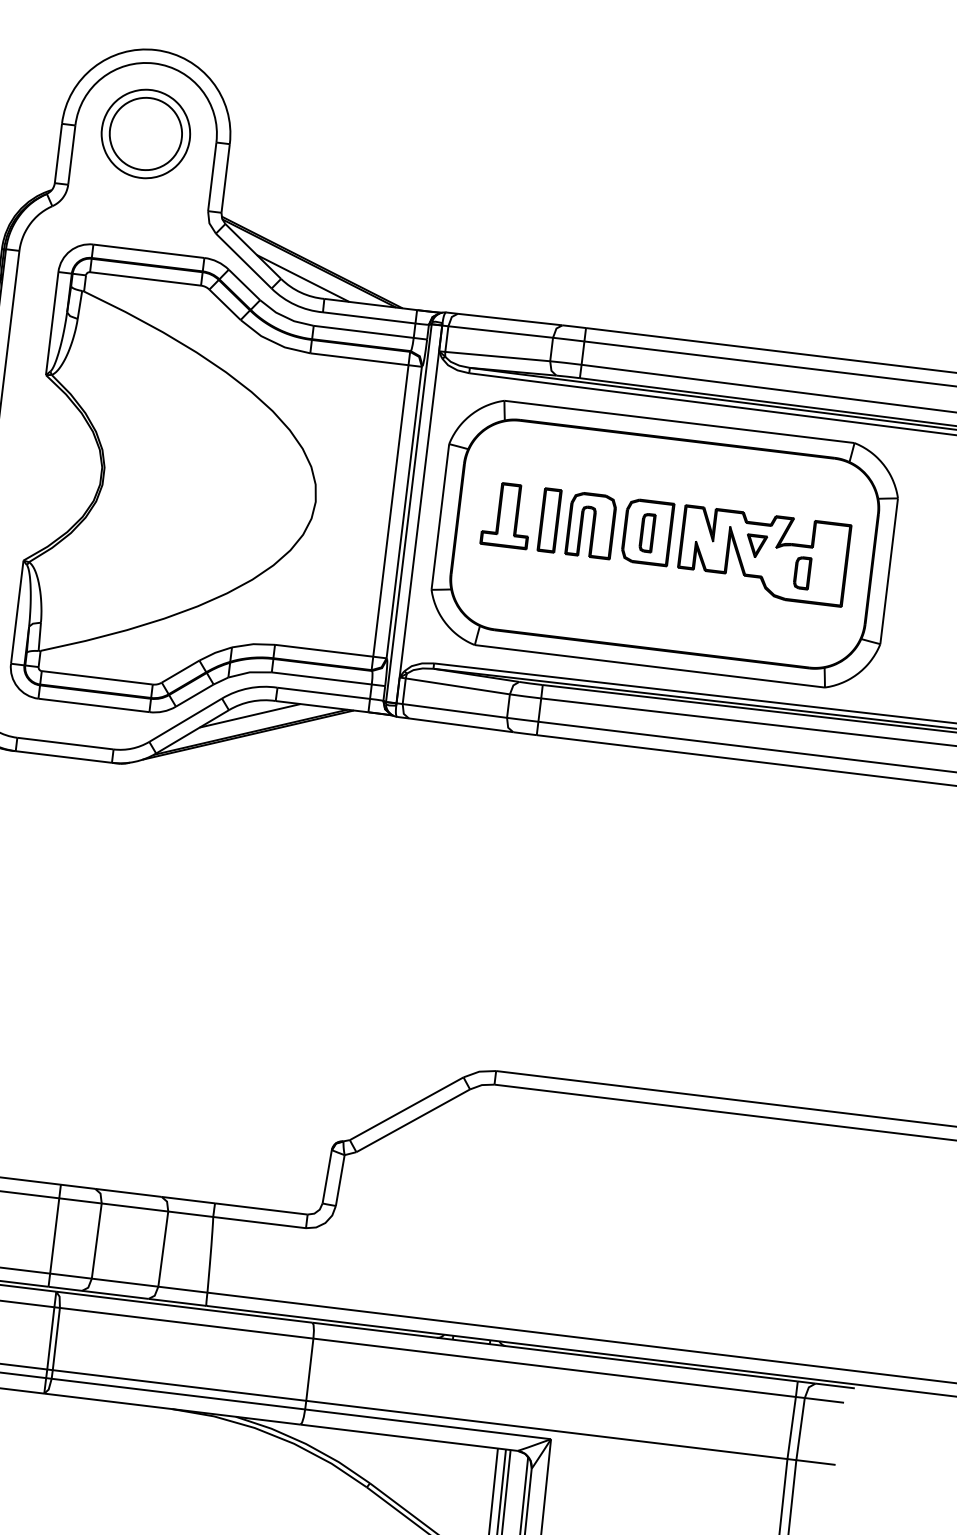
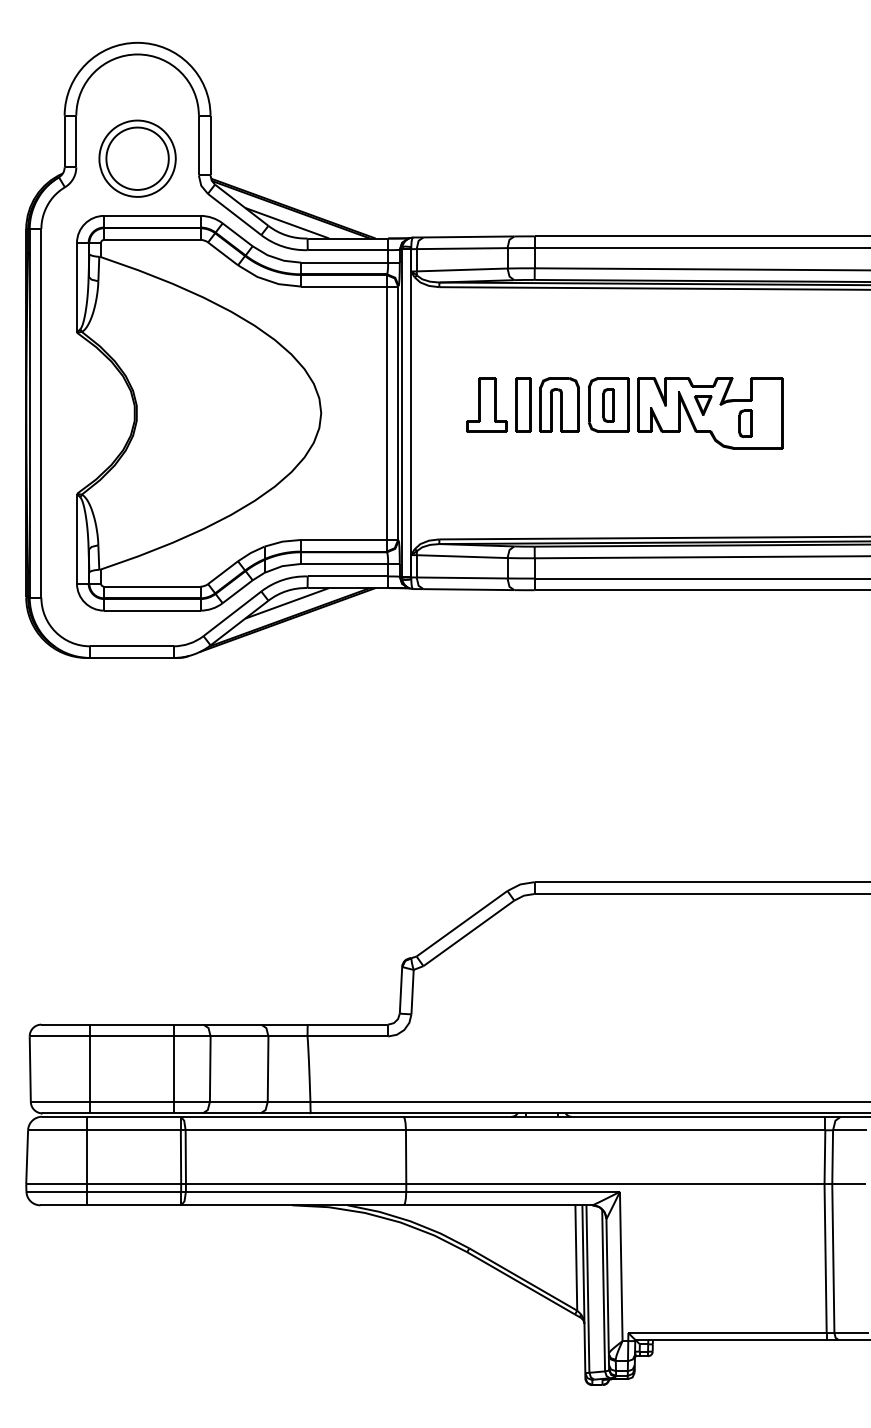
part: (145, 133) -> (137, 158), moved
part: (664, 544) -> (624, 413), removed

